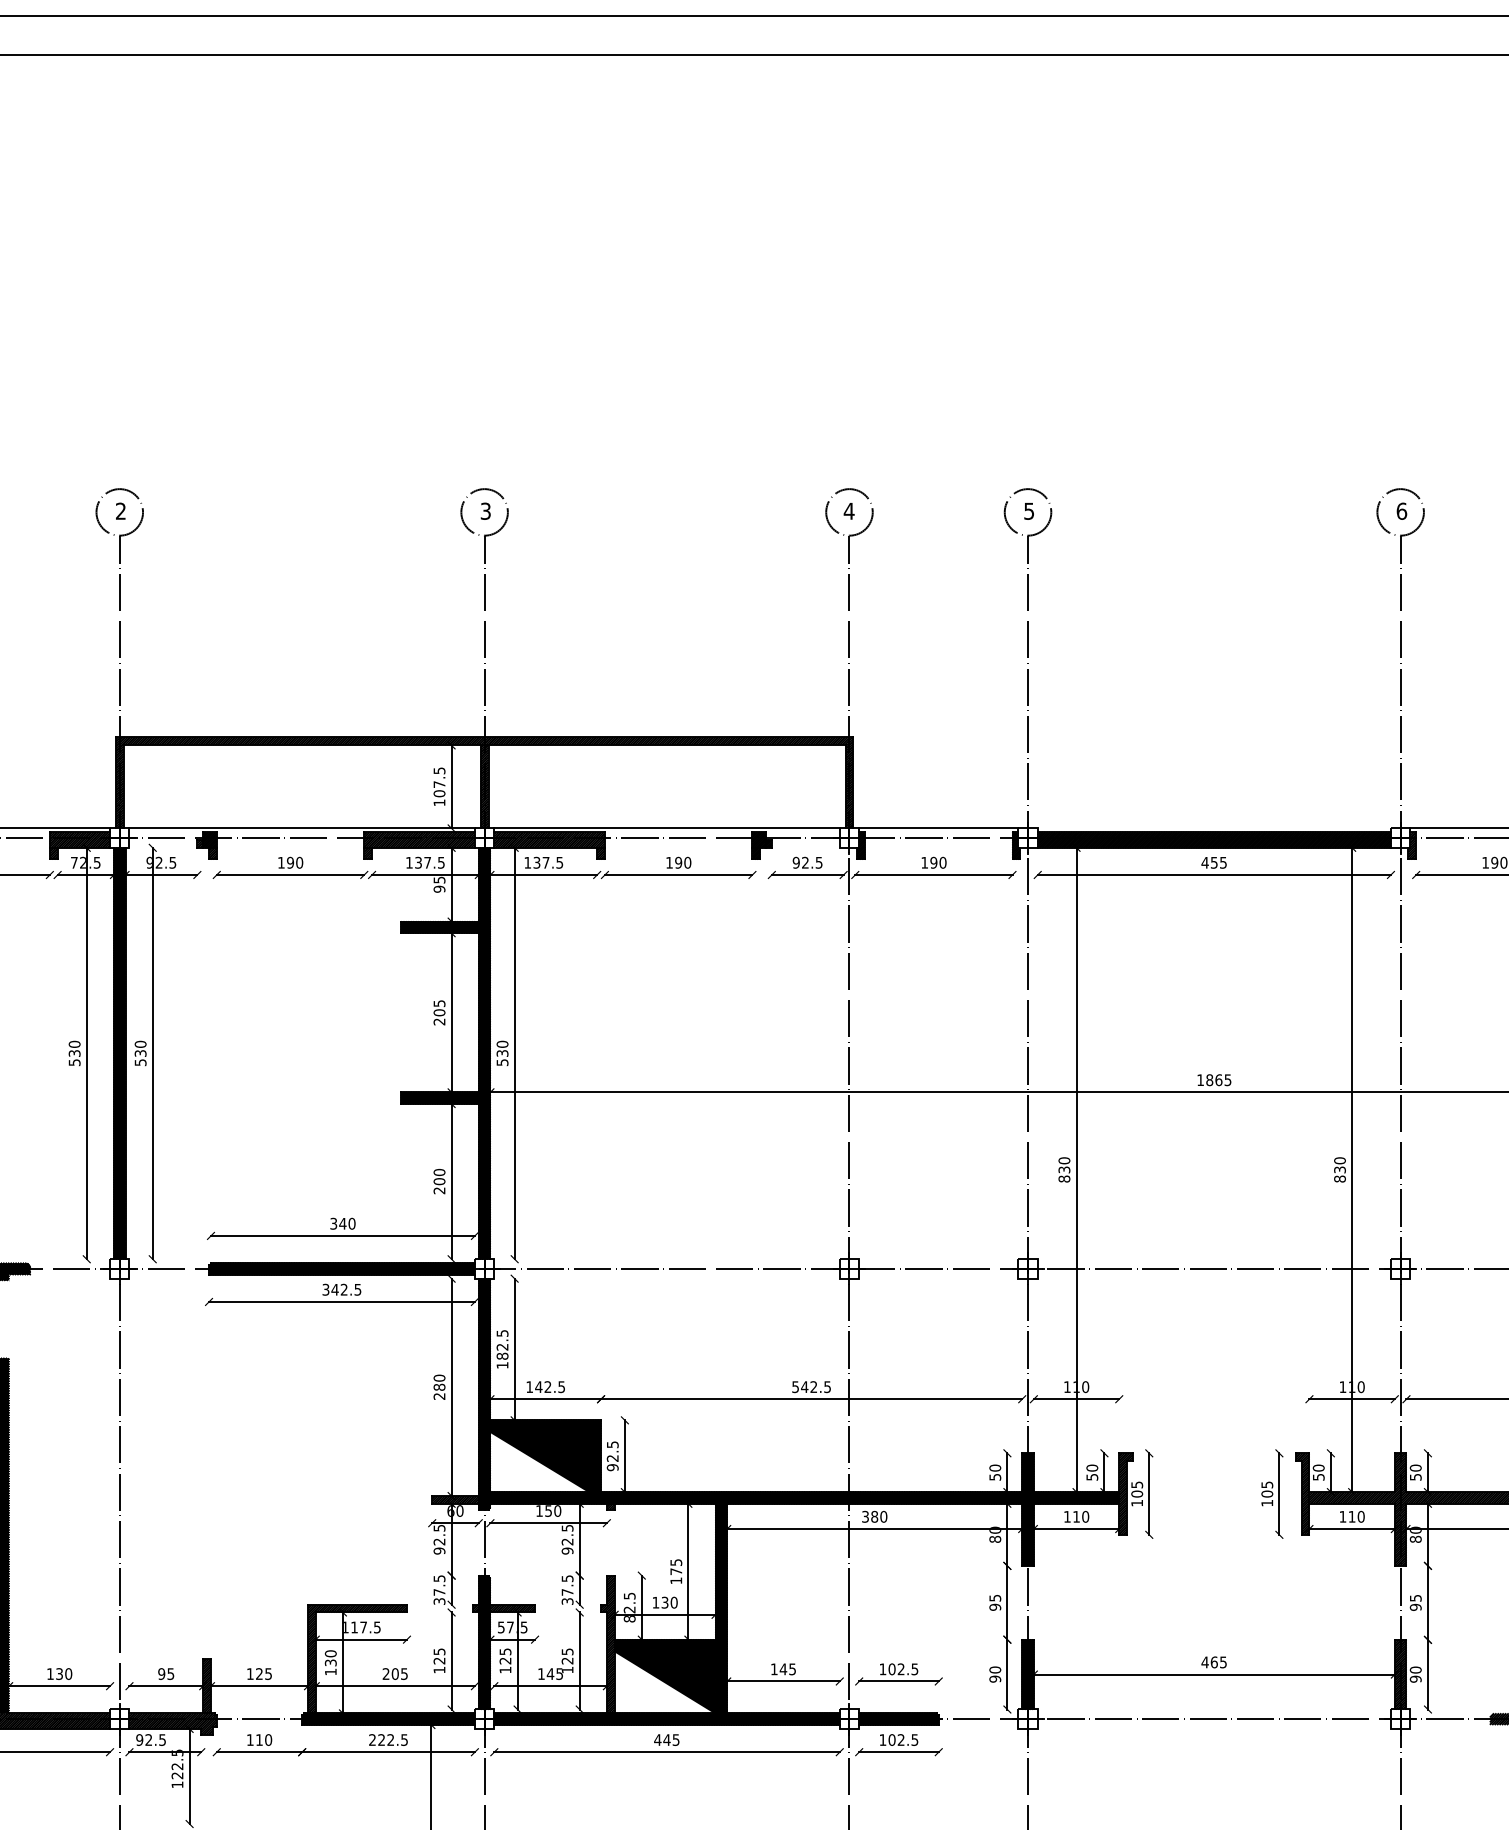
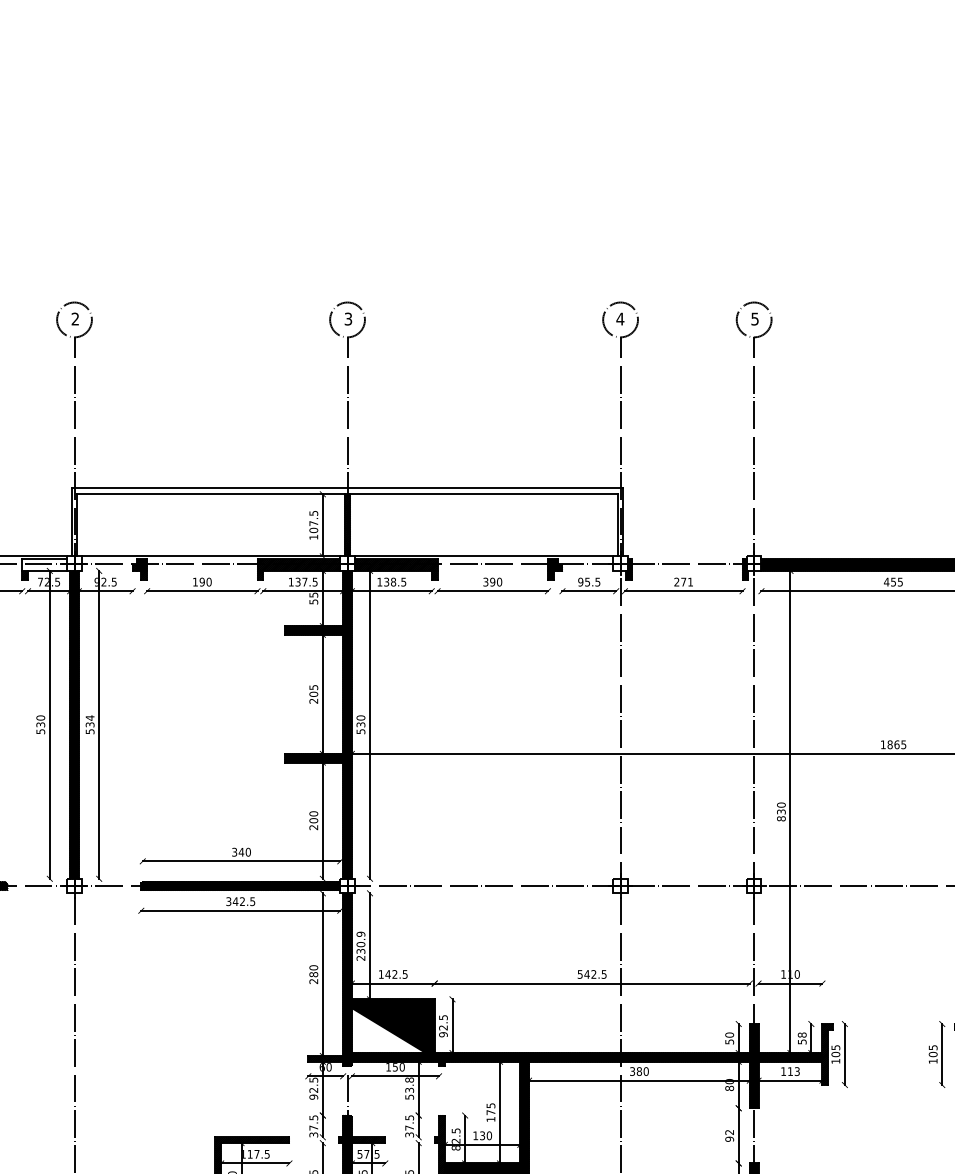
hatch: (484, 782) -> (347, 522), removed
line: (938, 828) -> (687, 556), removed
hatch: (79, 839) -> (44, 564), removed
text: (545, 862) -> (393, 581), 137.5 -> 138.5
text: (669, 862) -> (485, 581), 190 -> 390
text: (805, 862) -> (587, 581), 92.5 -> 95.5
text: (933, 862) -> (683, 581), 190 -> 271
text: (439, 888) -> (313, 601), 95 -> 55
text: (140, 1044) -> (90, 718), 530 -> 534
text: (502, 1349) -> (360, 946), 182.5 -> 230.9
text: (1091, 1467) -> (801, 1034), 50 -> 58
text: (1085, 1516) -> (797, 1071), 110 -> 113
text: (567, 1539) -> (409, 1088), 92.5 -> 53.8
text: (995, 1598) -> (729, 1132), 95 -> 92

